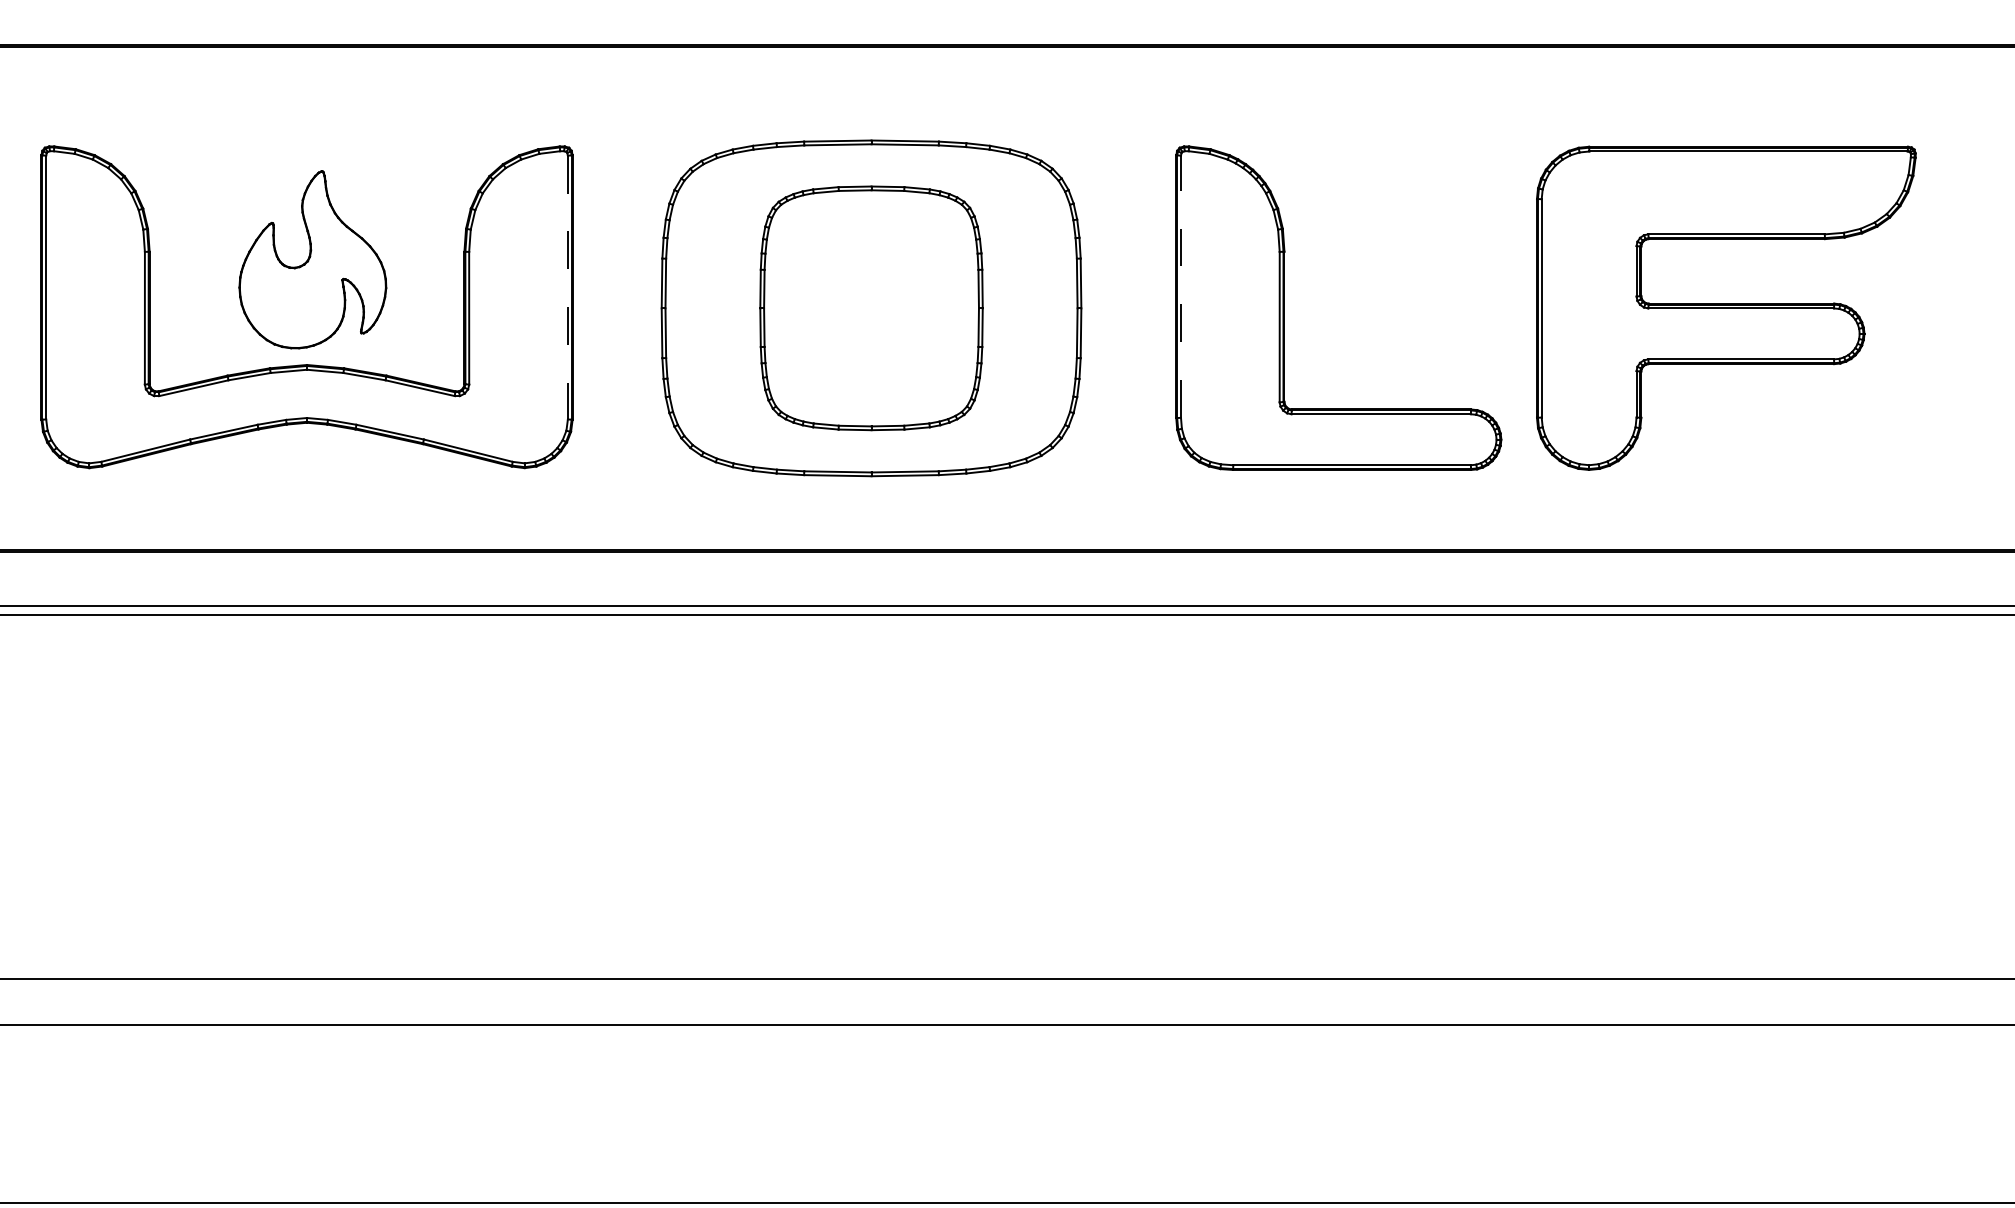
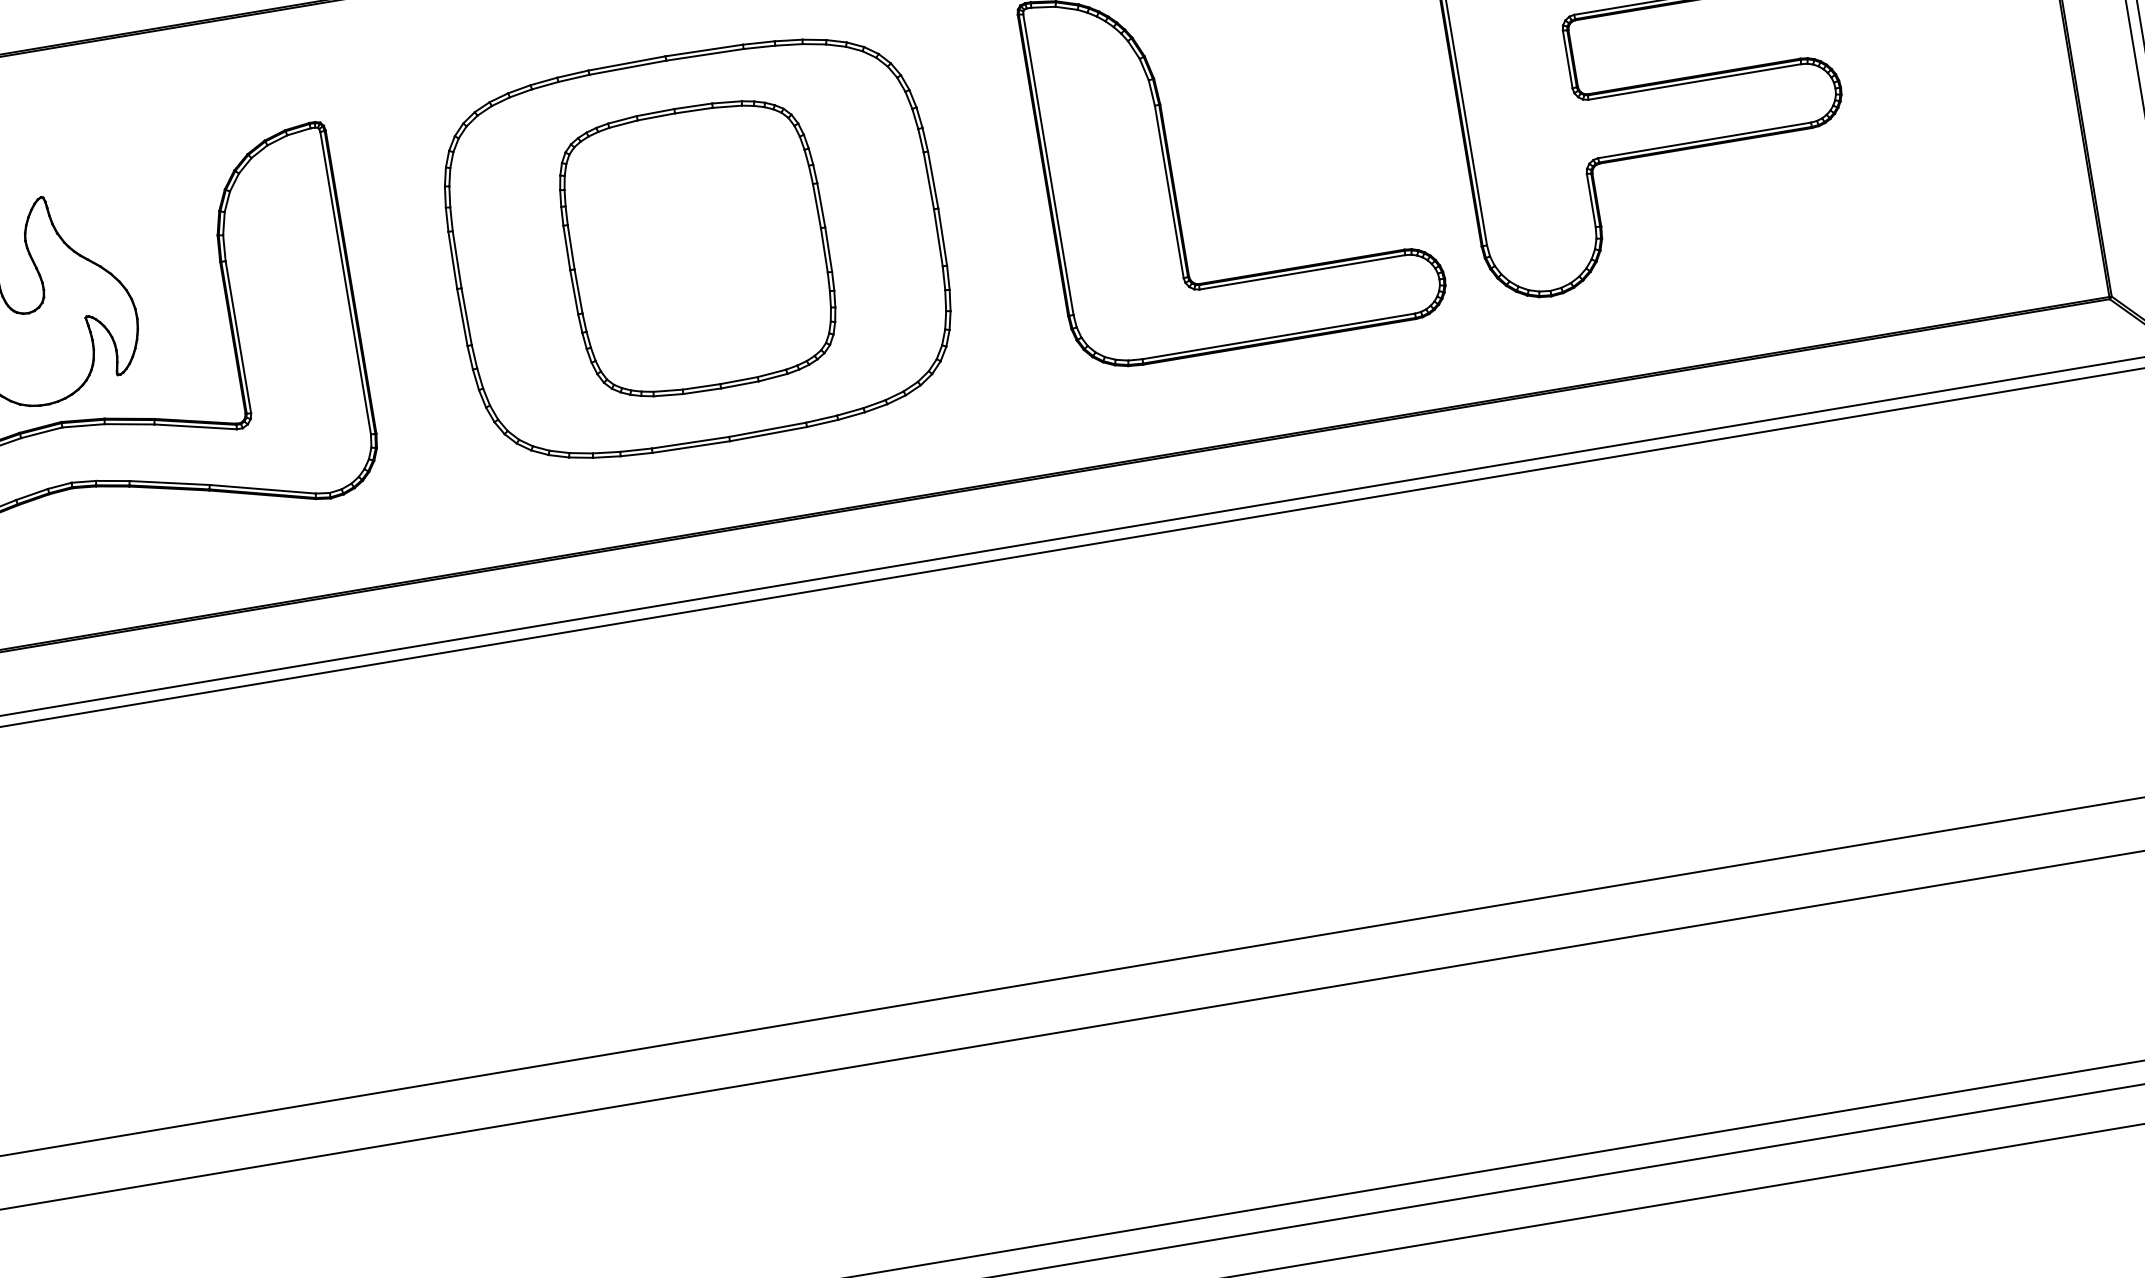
line: (1181, 286) -> (1048, 164), dashed -> solid
line: (567, 287) -> (345, 283), dashed -> solid

